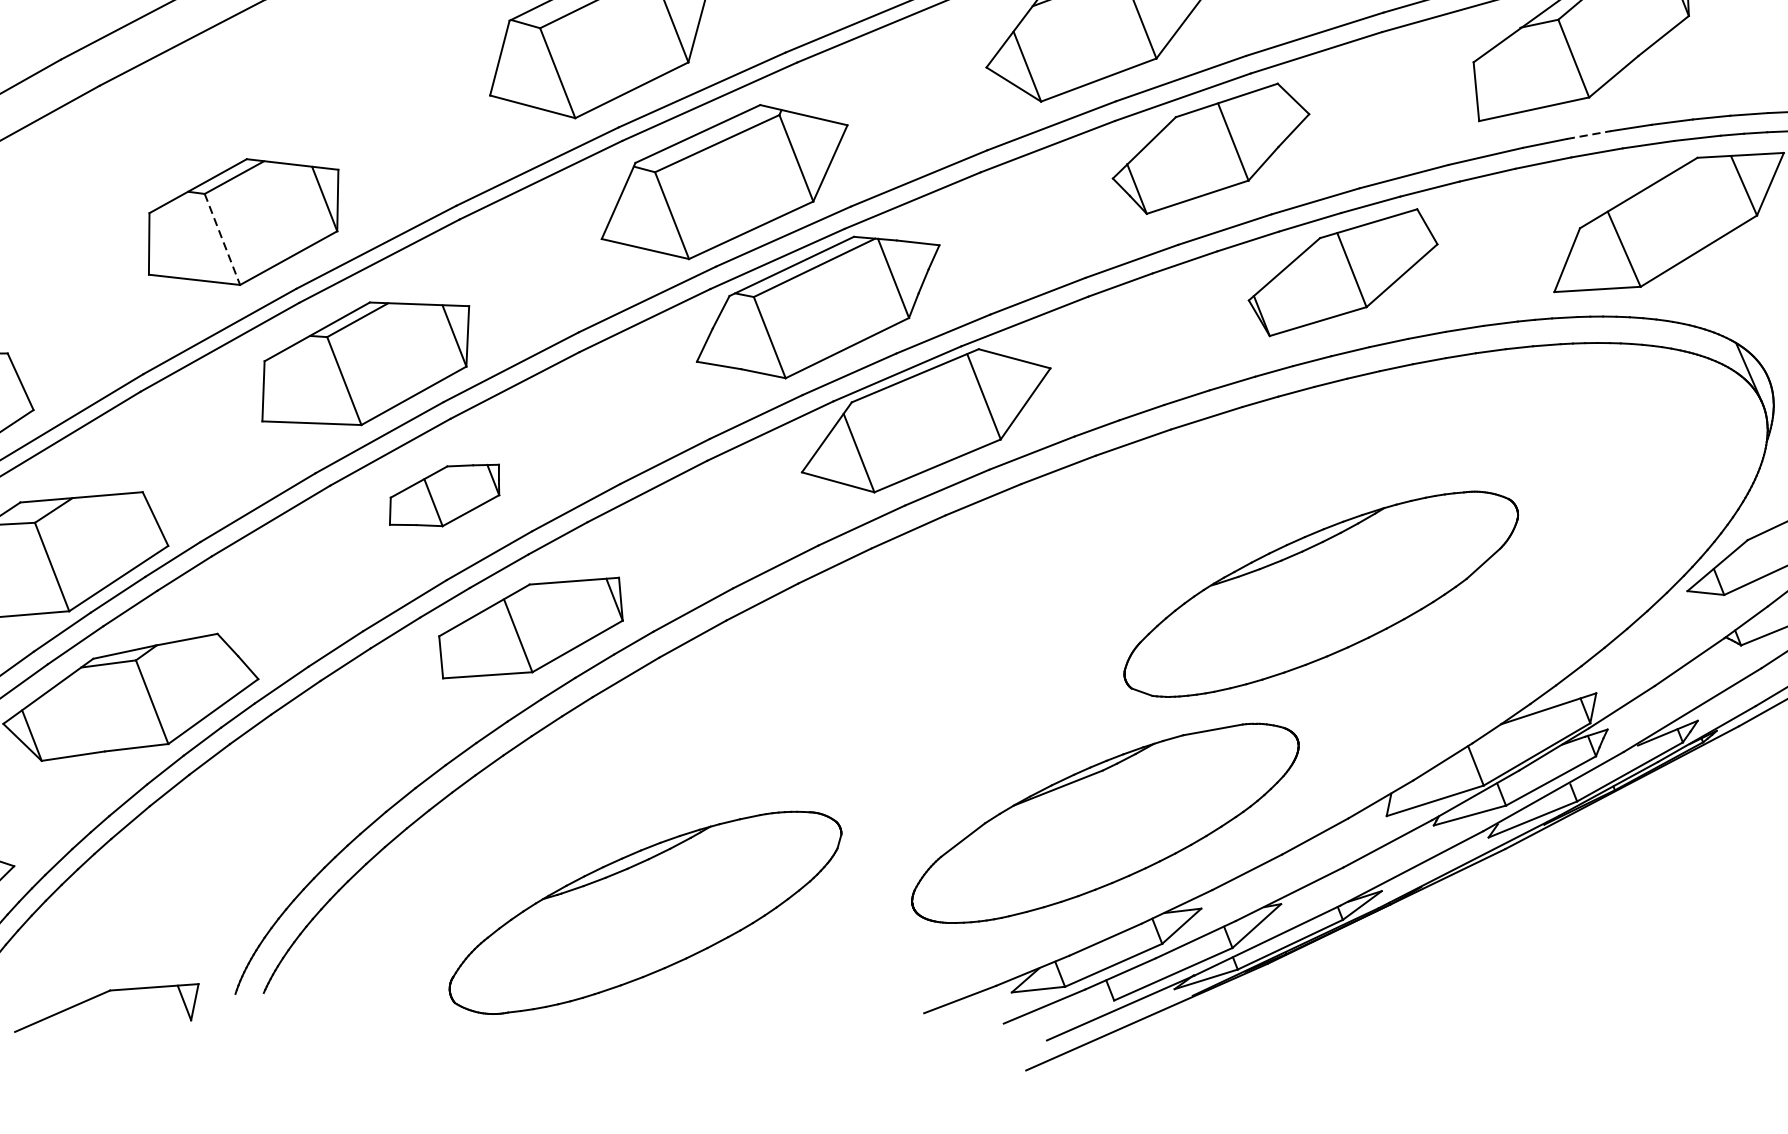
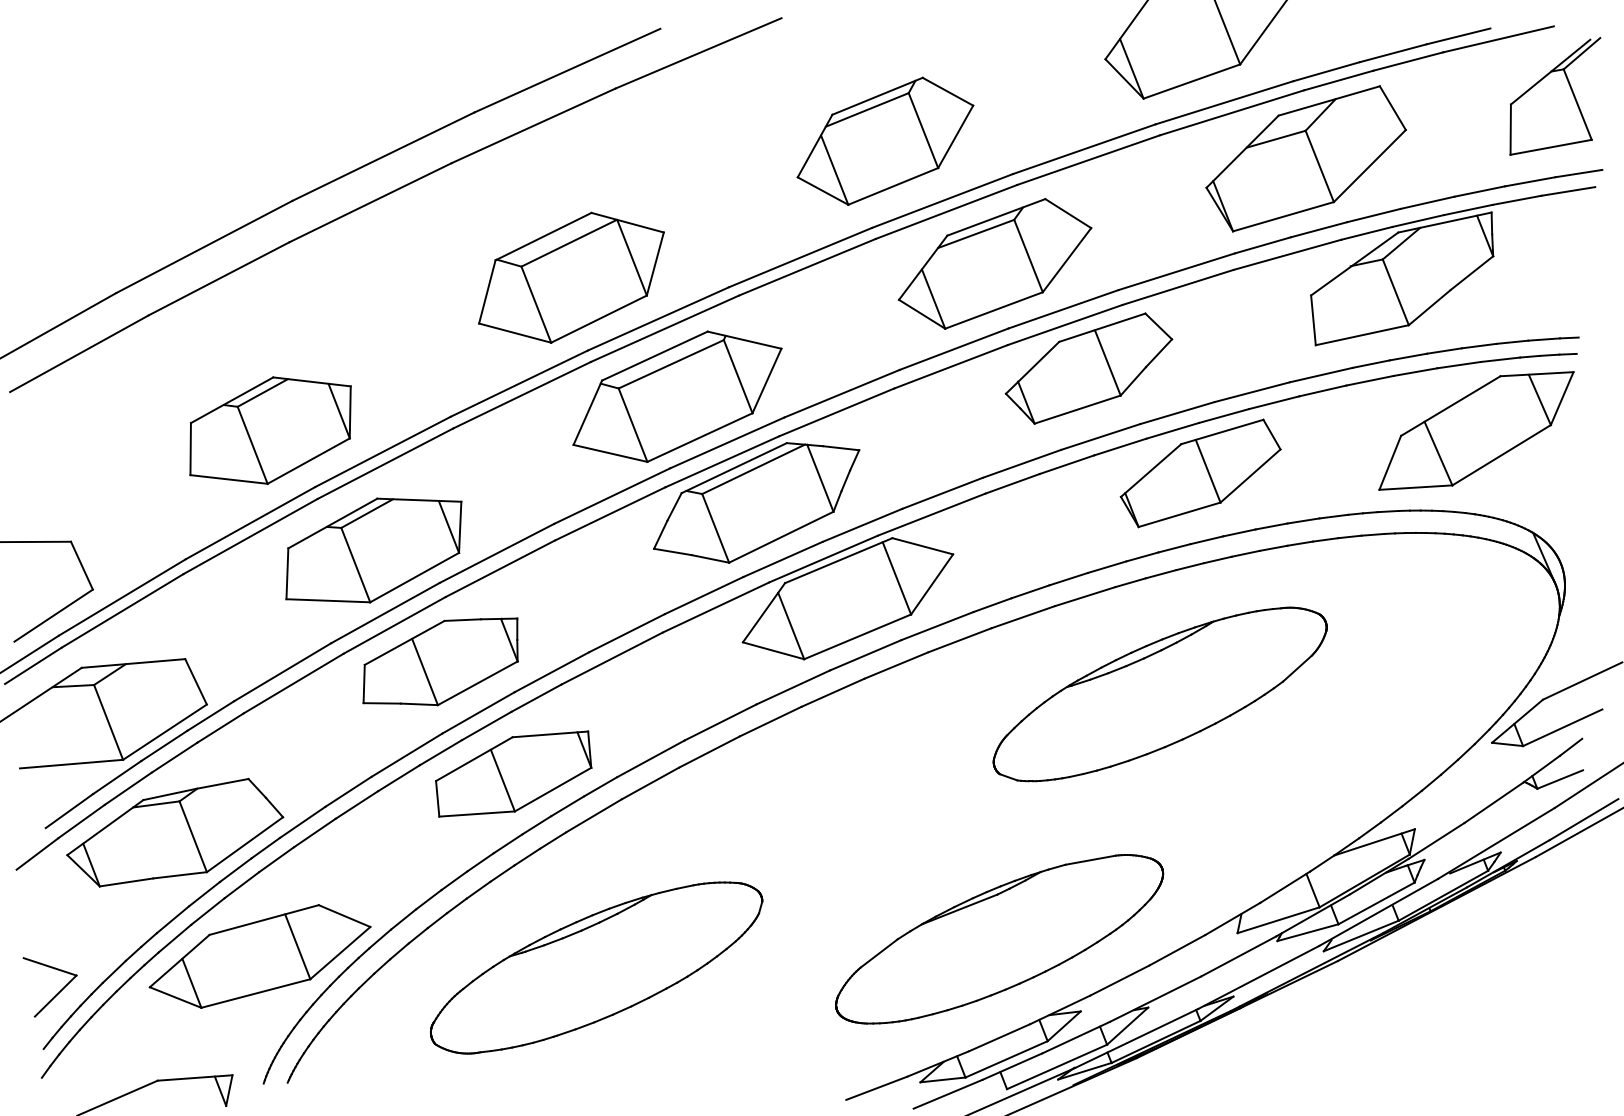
line: (1588, 135) -> (1408, 357), dashed -> solid
line: (222, 239) -> (252, 445), dashed -> solid
part: (444, 494) -> (440, 661), size x1.67
part: (1320, 594) -> (1159, 694), moved
part: (230, 843) -> (259, 956), added
part: (645, 912) -> (596, 967), moved

